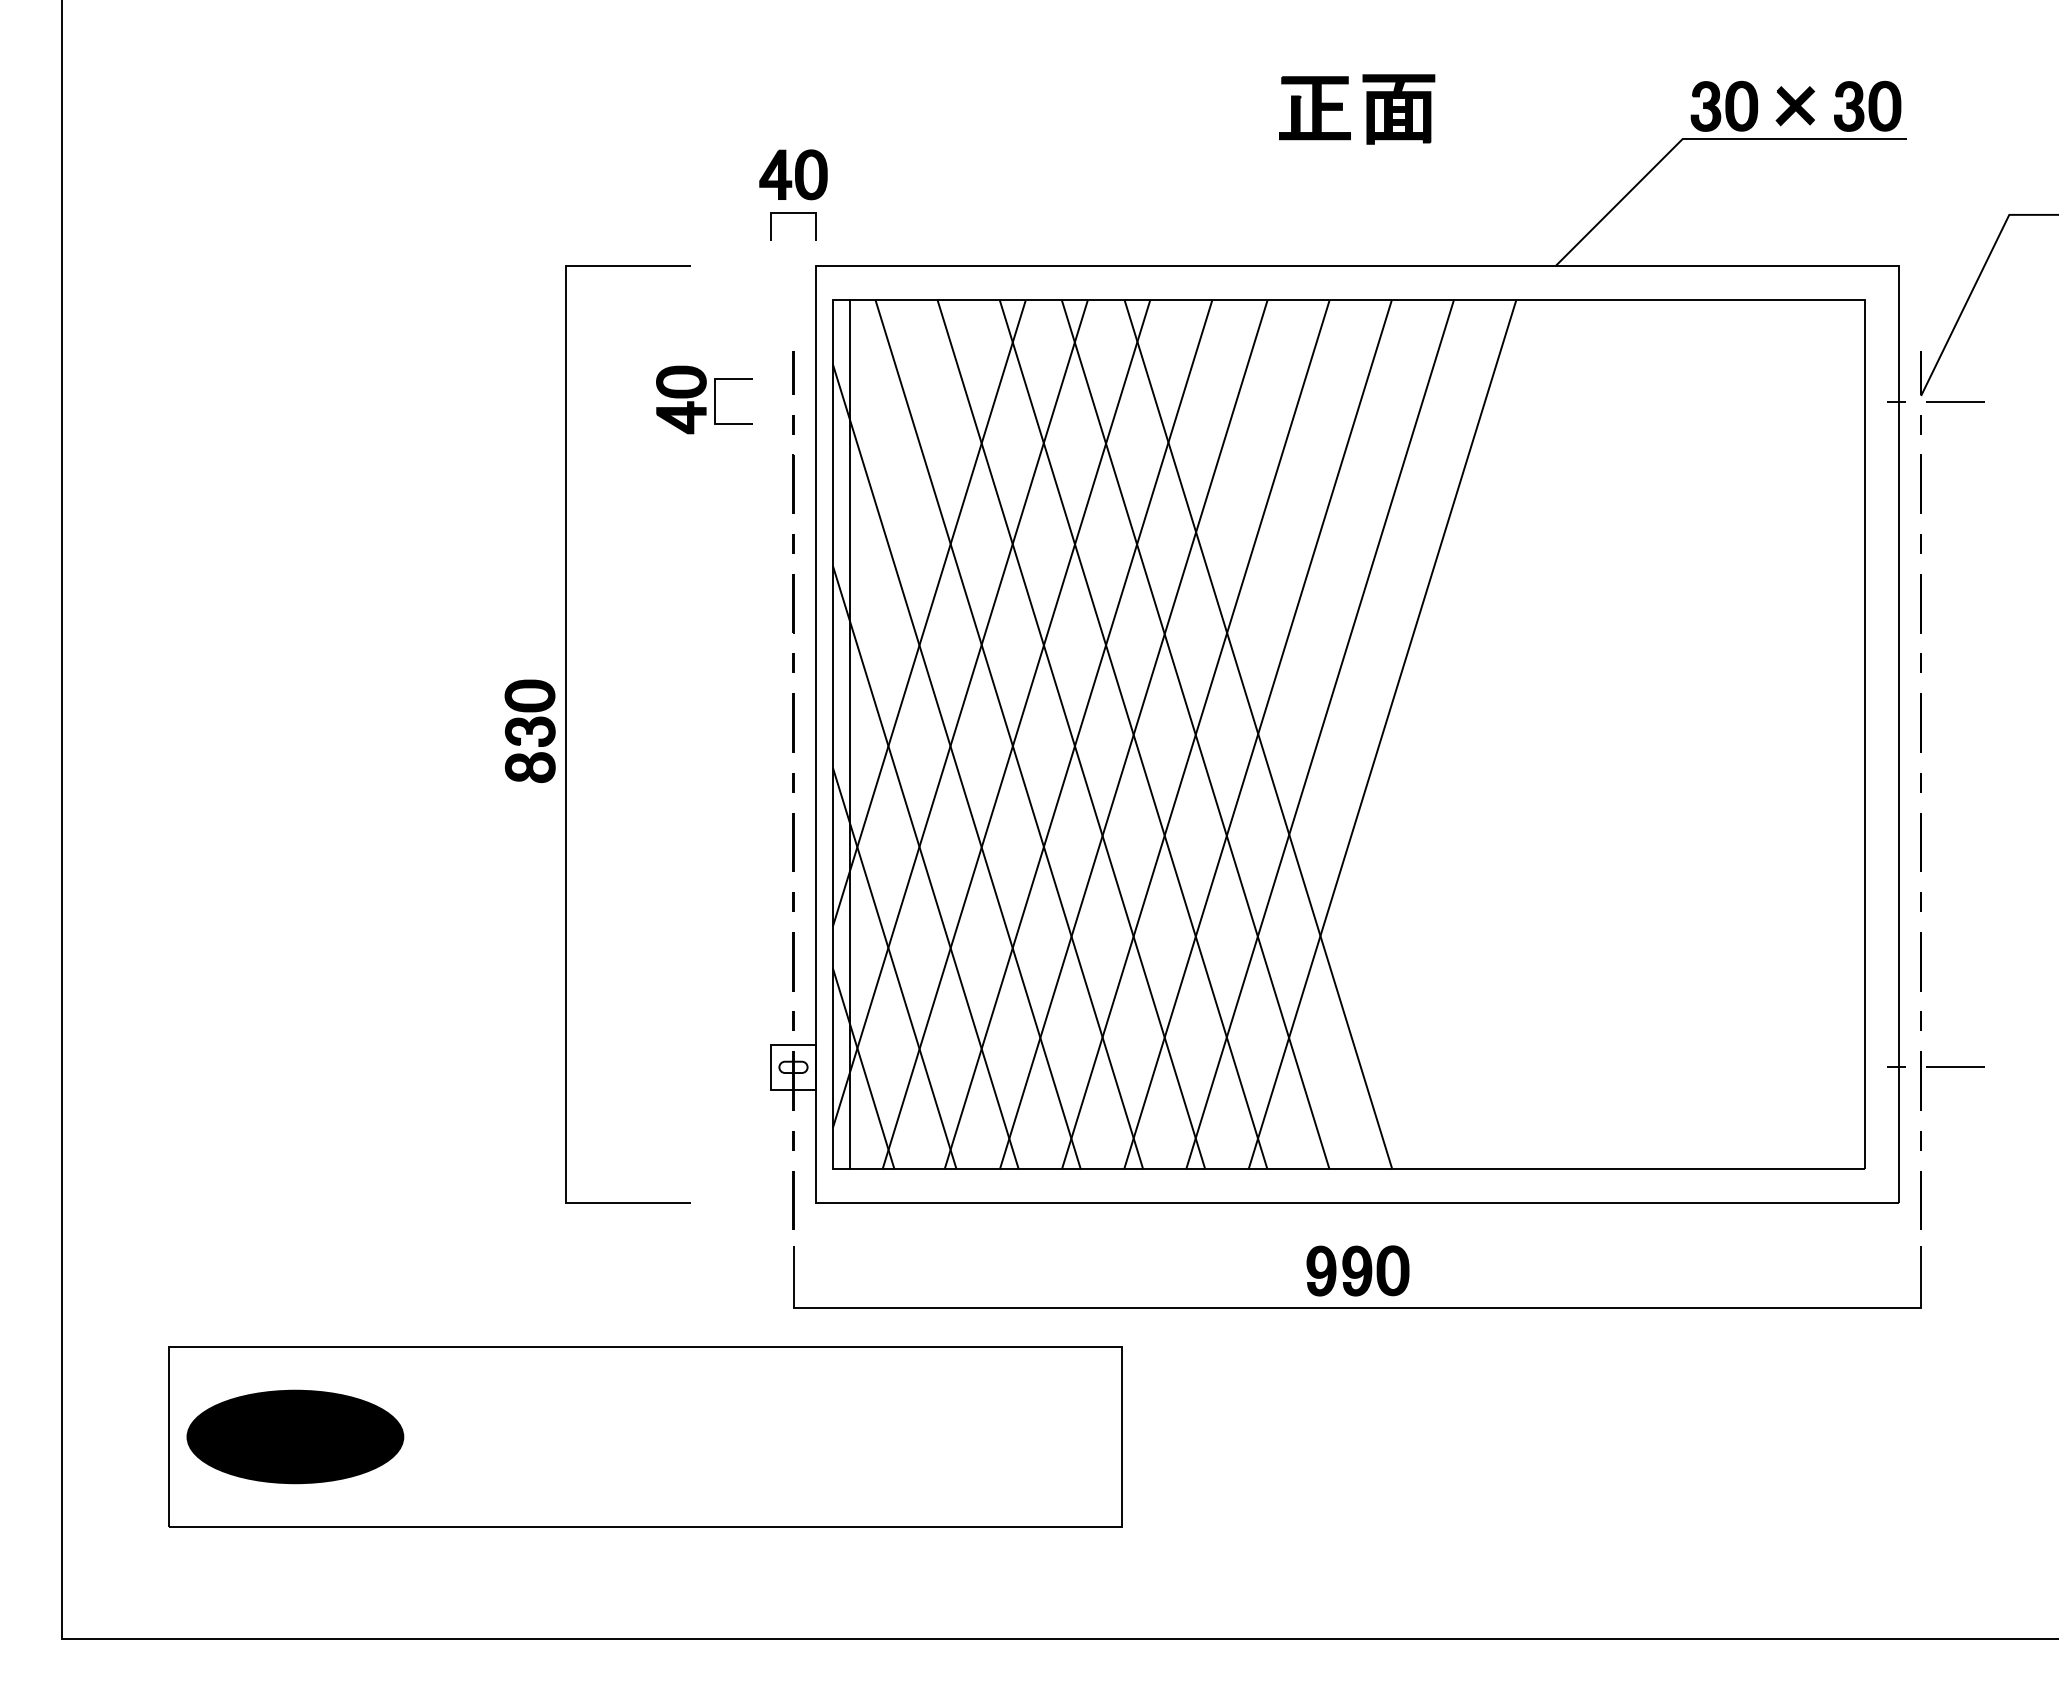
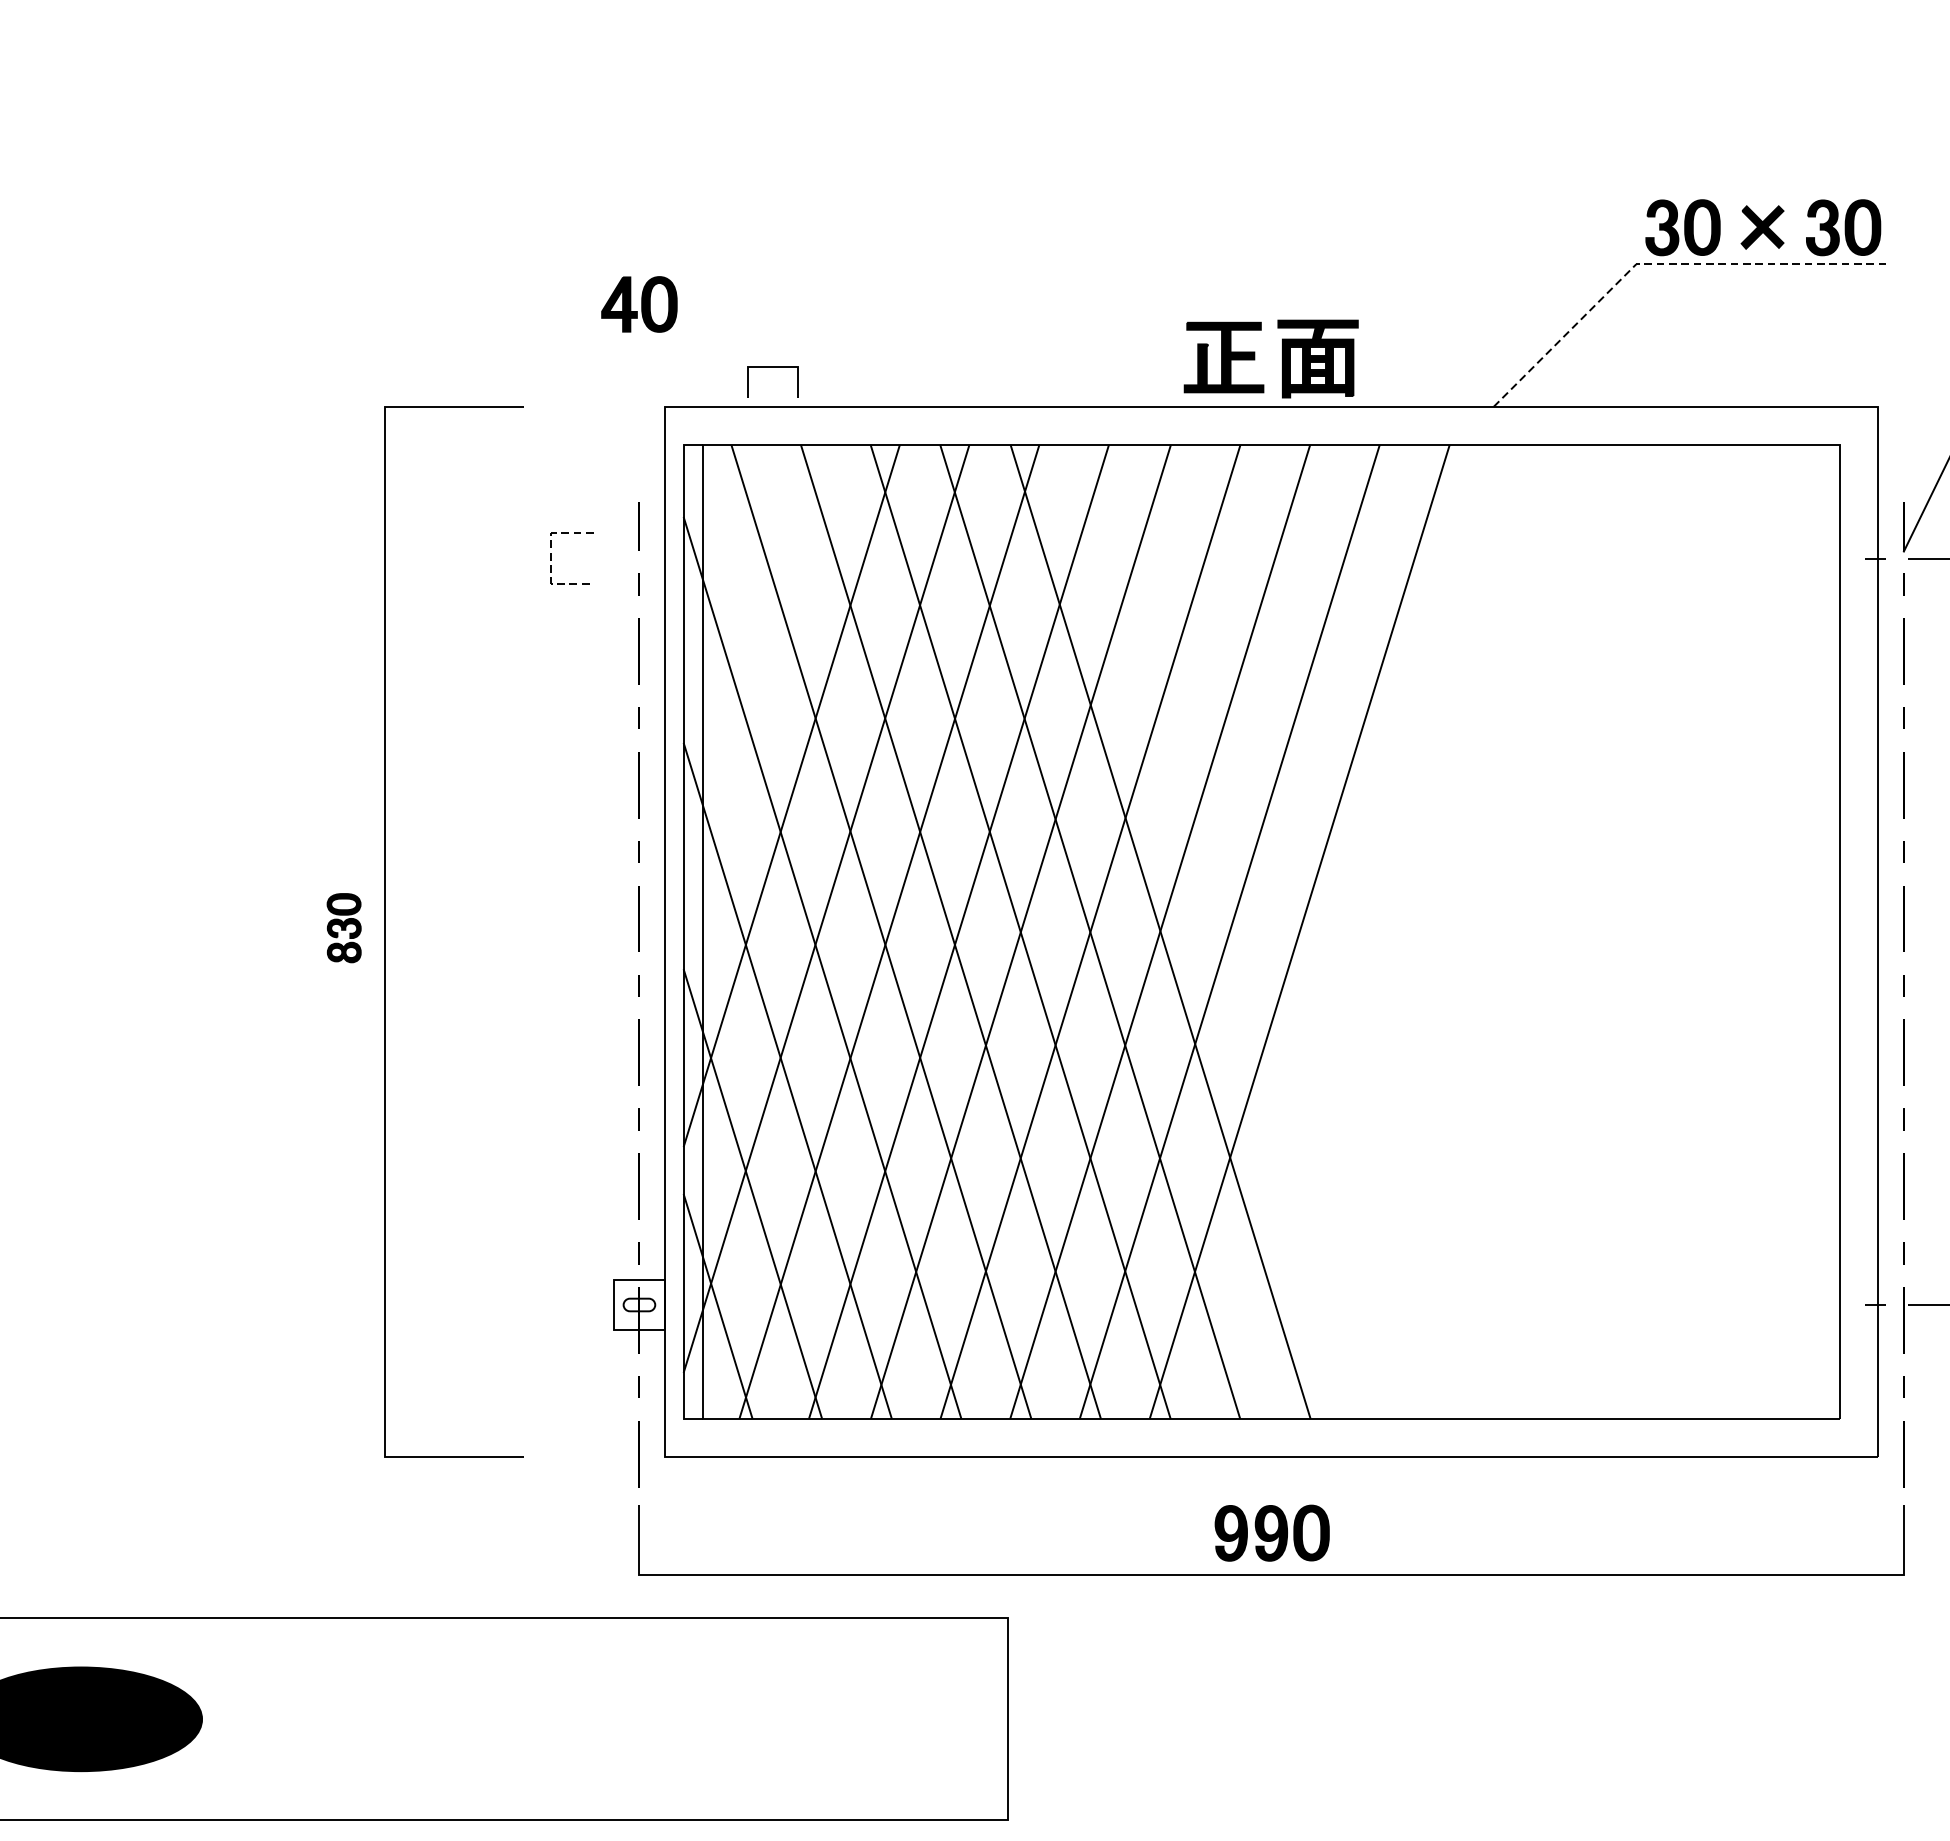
part: (1366, 109) -> (1281, 359), moved
line: (1704, 138) -> (1660, 263), solid -> dashed
line: (793, 213) -> (772, 366), moved
part: (681, 399) -> (513, 556), removed
line: (714, 401) -> (550, 558), solid -> dashed
part: (529, 730) -> (343, 927), size x0.6

